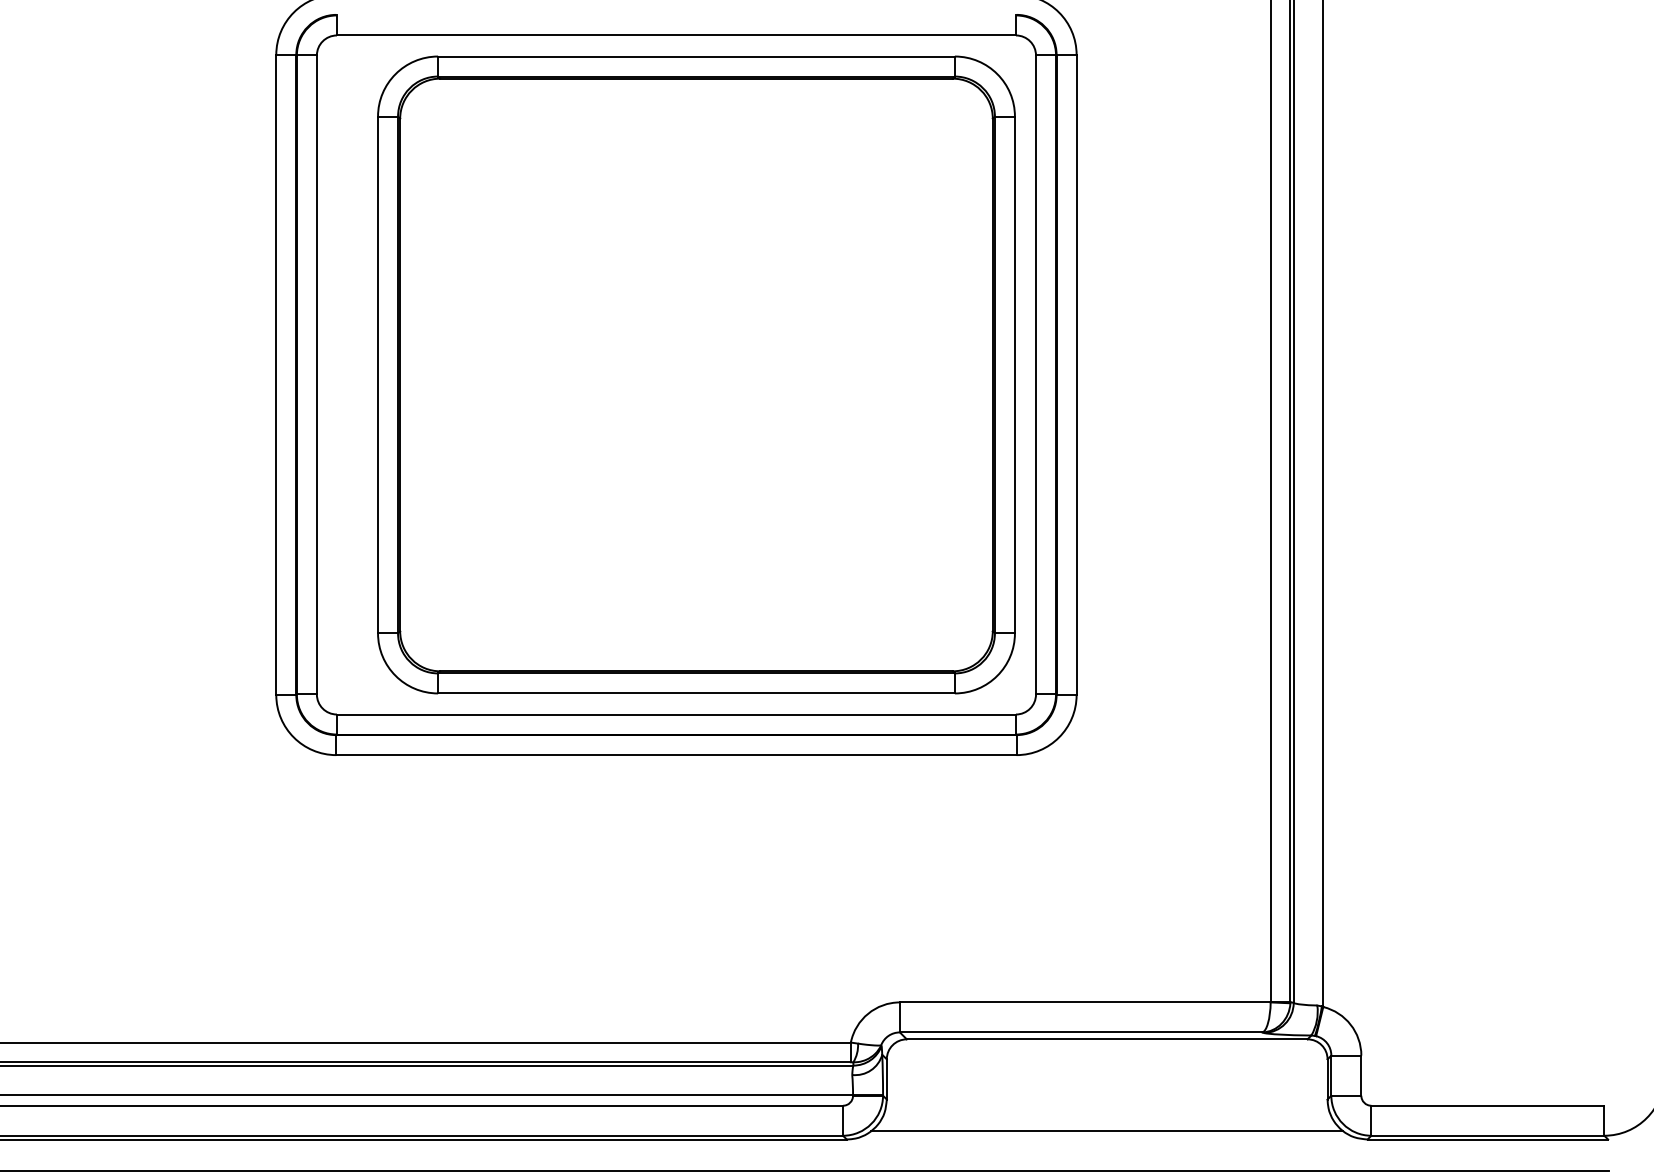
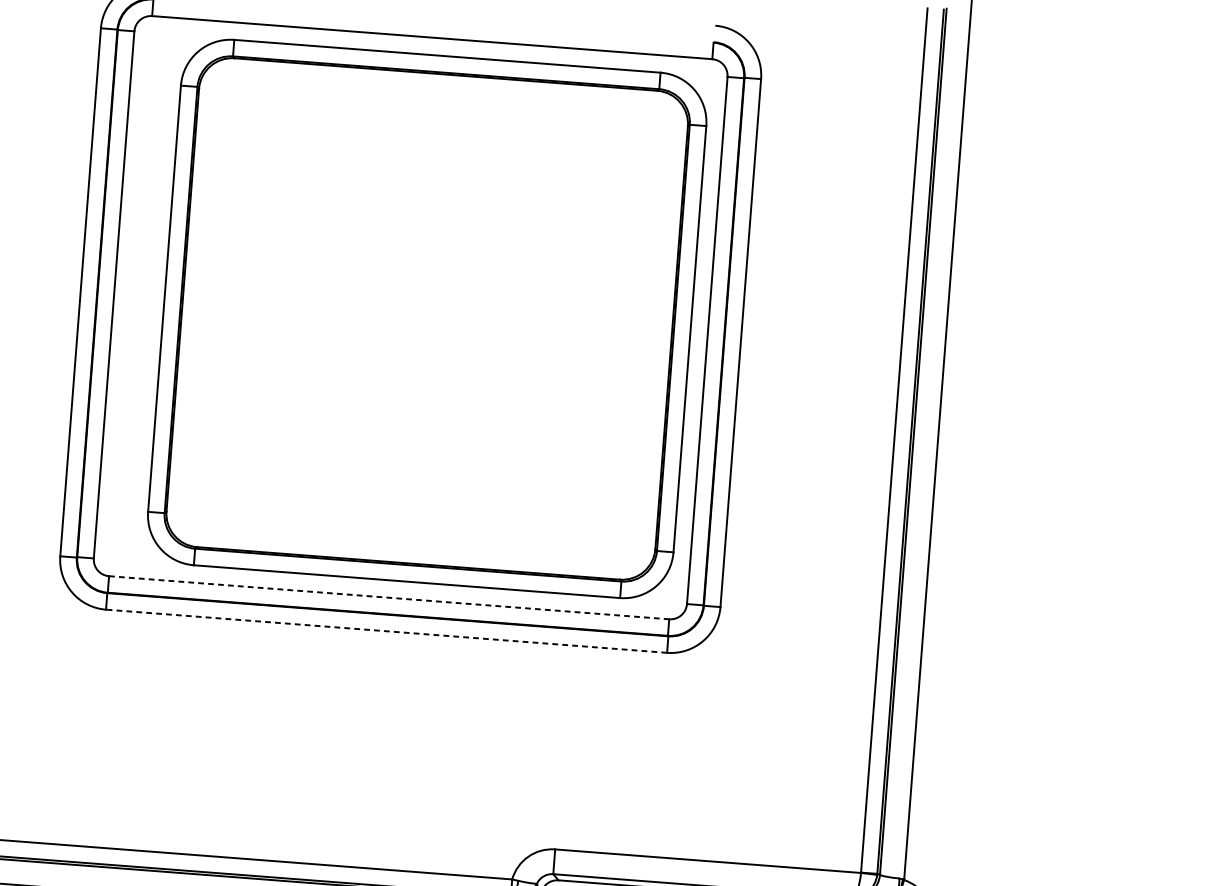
line: (676, 714) -> (389, 597), solid -> dashed
line: (675, 755) -> (385, 631), solid -> dashed

